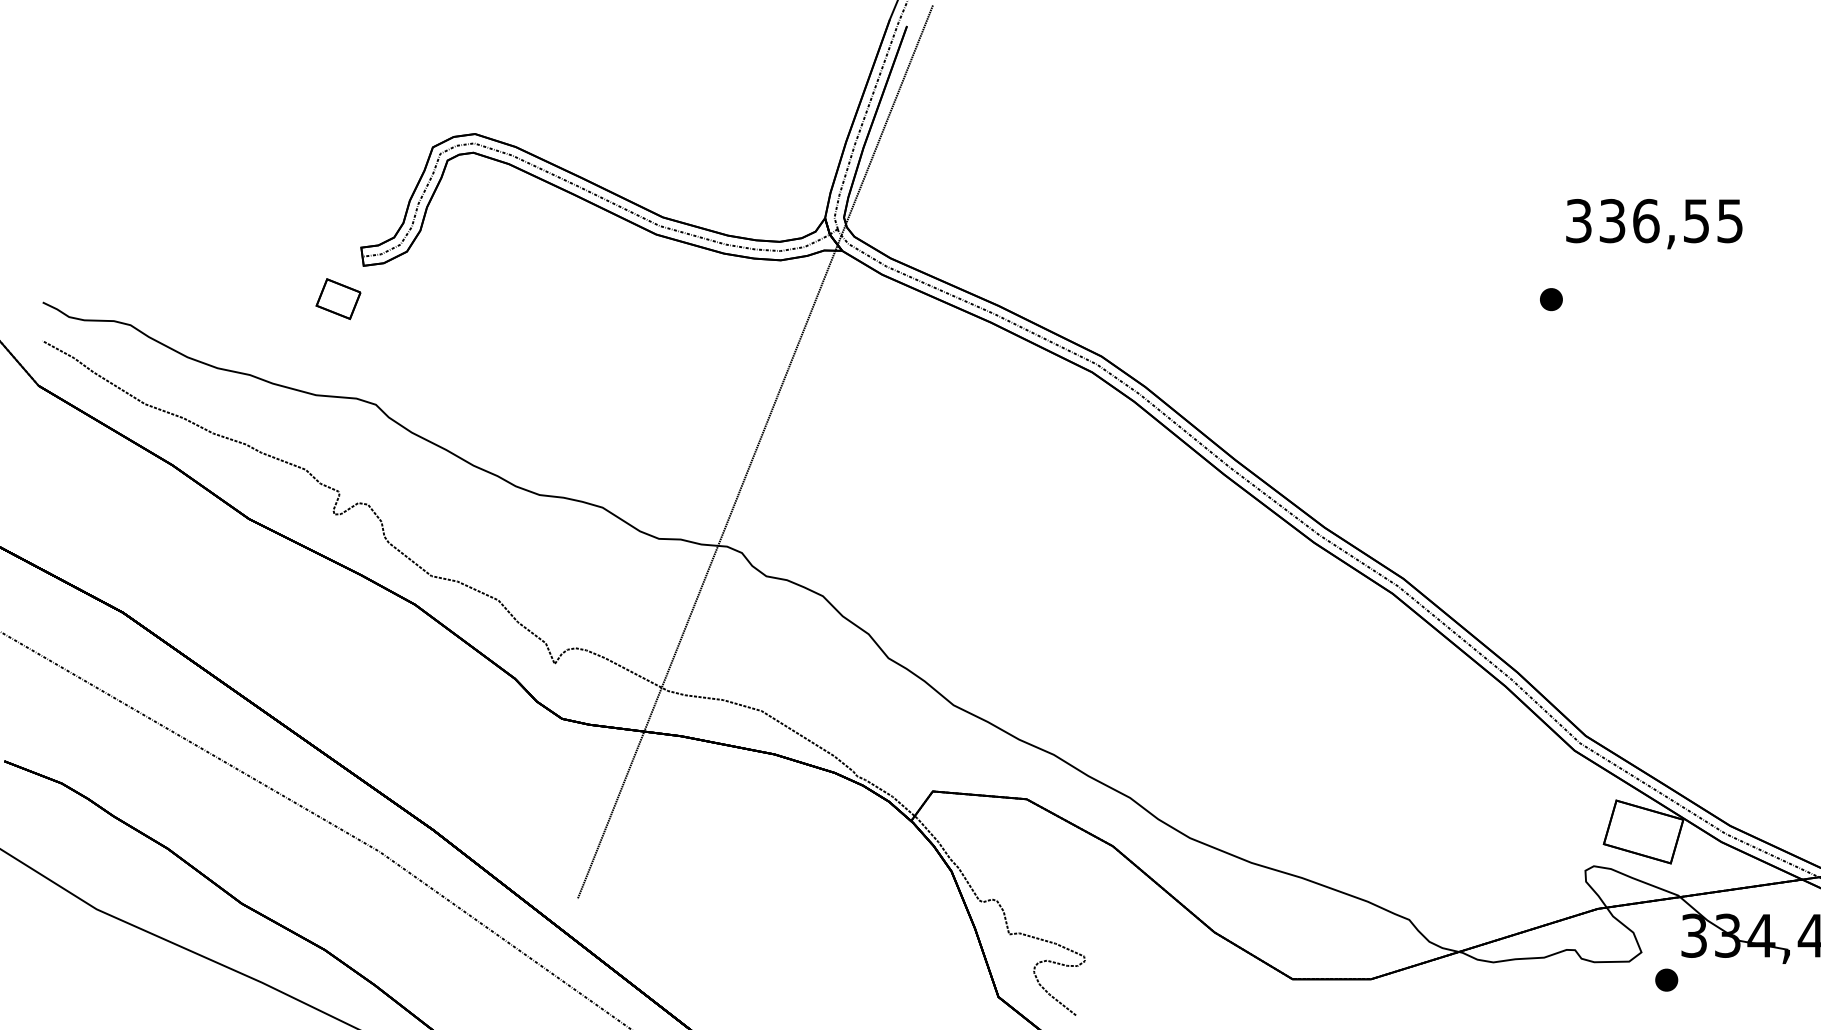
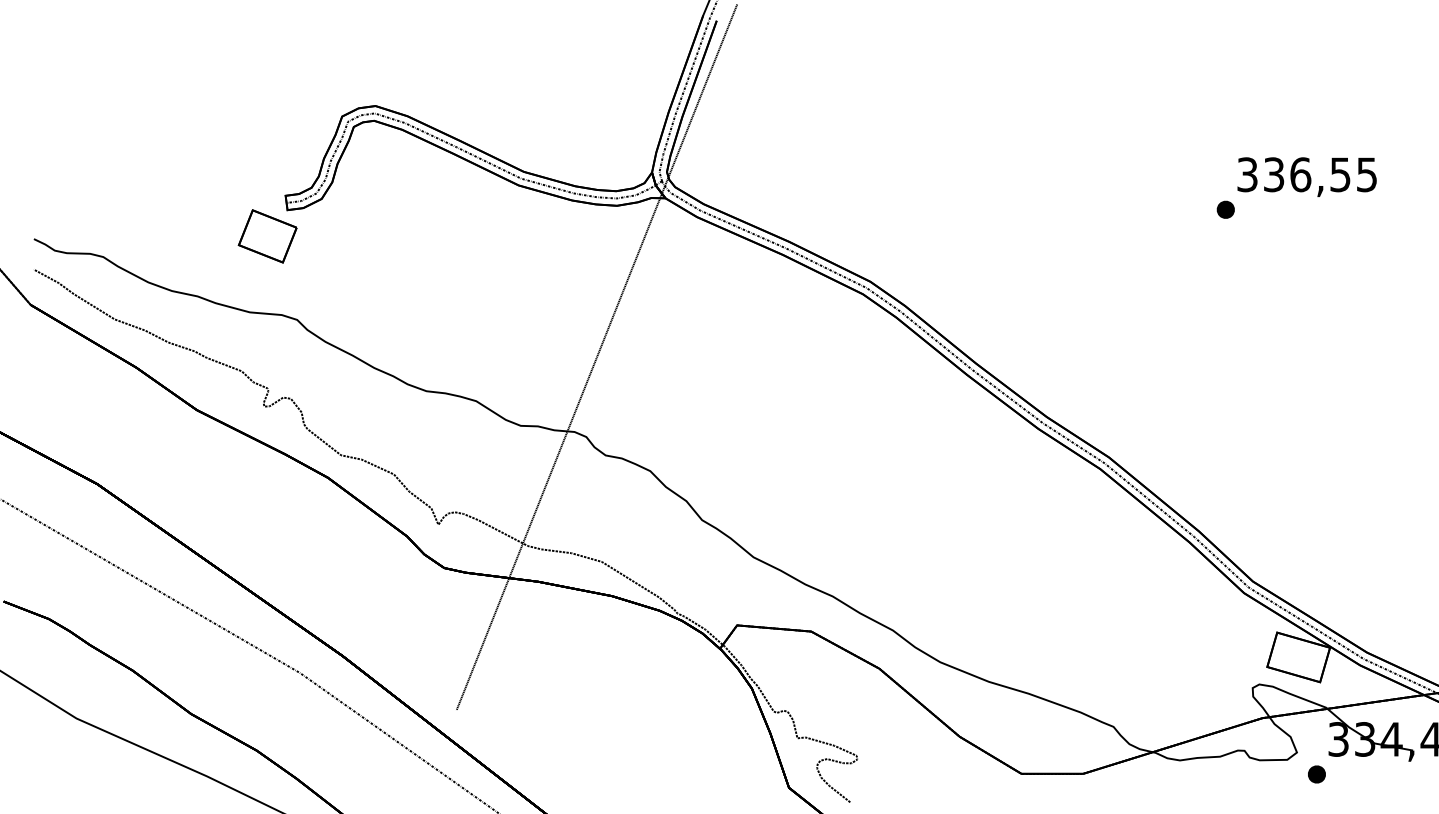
part: (338, 299) -> (267, 236), size x1.67
part: (1550, 299) -> (1225, 209), moved

